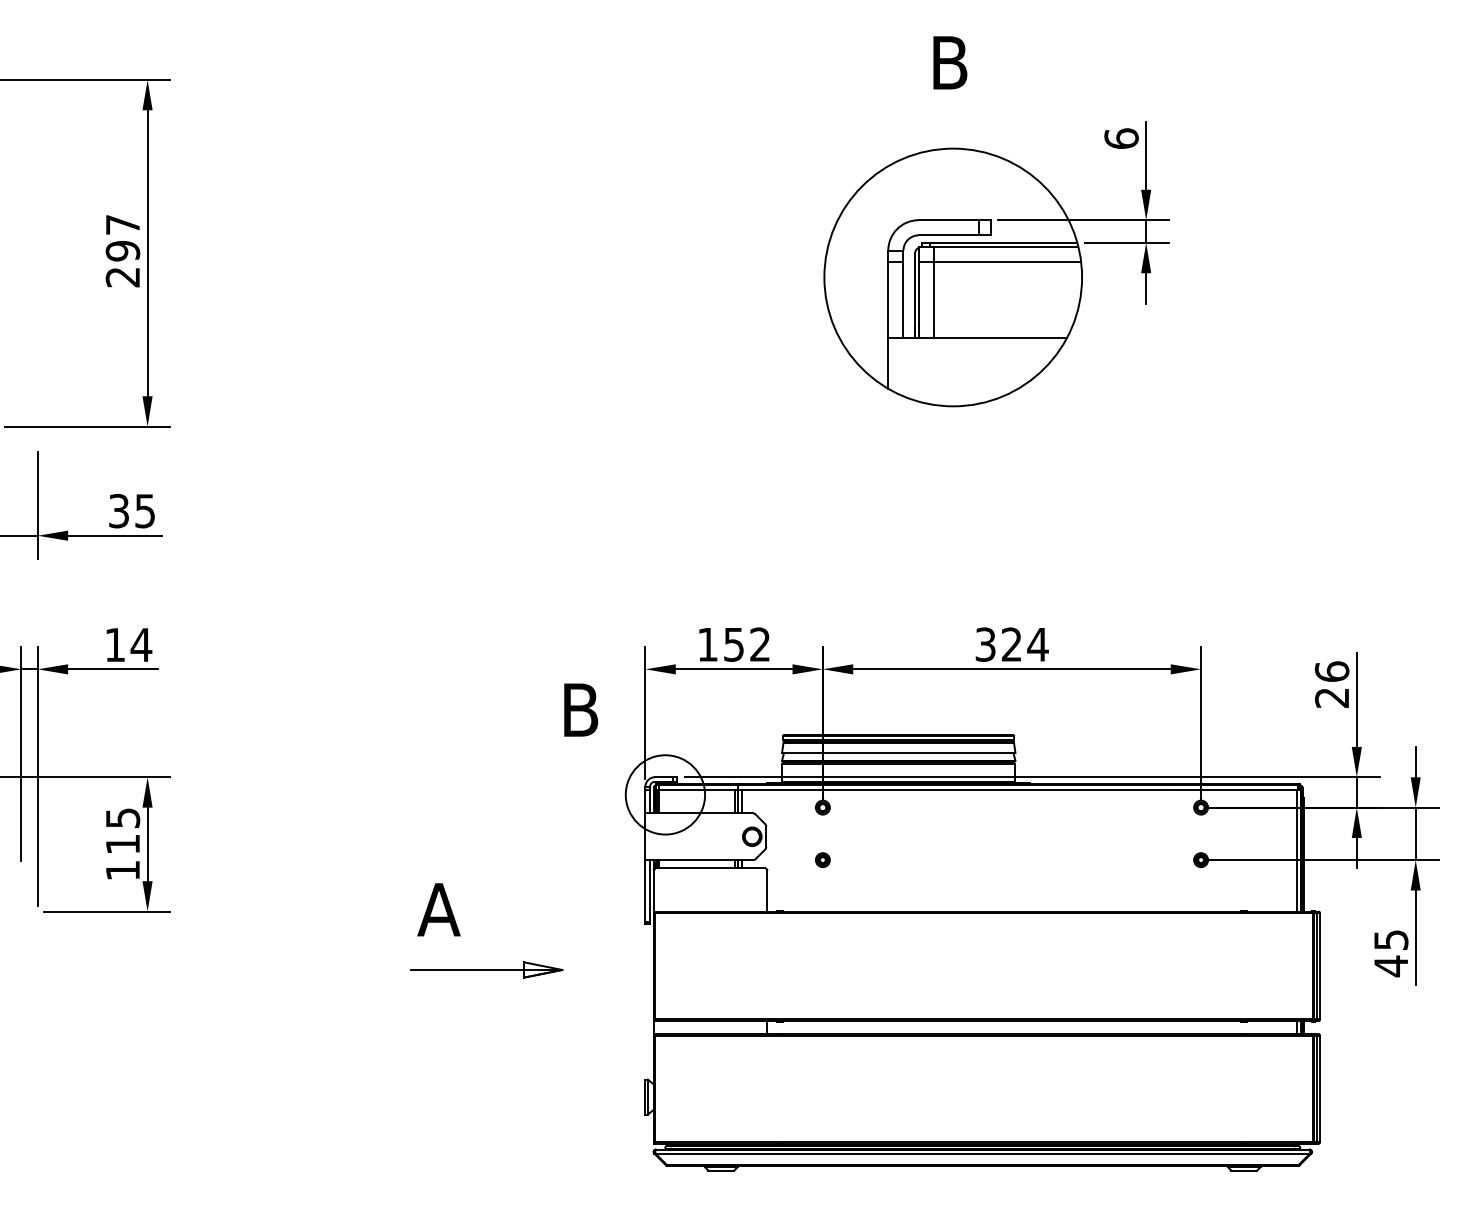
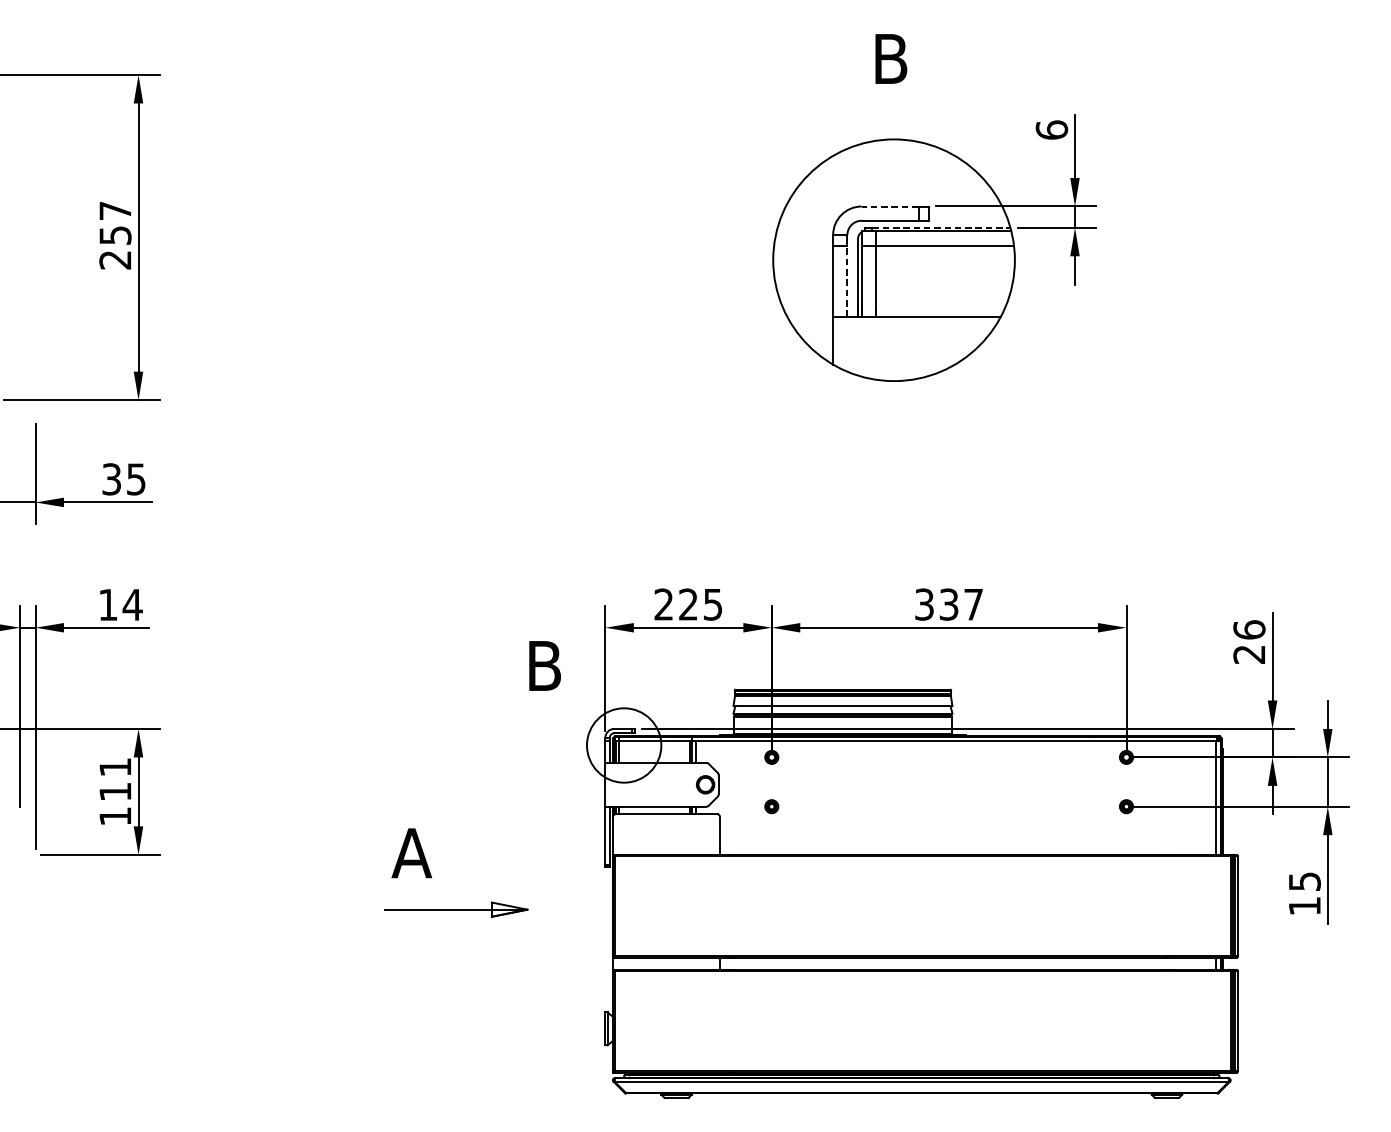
line: (948, 220) -> (889, 206), solid -> dashed
line: (1003, 242) -> (941, 227), solid -> dashed
text: (122, 251) -> (115, 235), 297 -> 257
line: (903, 299) -> (847, 280), solid -> dashed
text: (733, 644) -> (687, 604), 152 -> 225
text: (1025, 644) -> (961, 604), 324 -> 337
text: (123, 818) -> (115, 767), 115 -> 111
text: (1390, 966) -> (1304, 906), 45 -> 15

